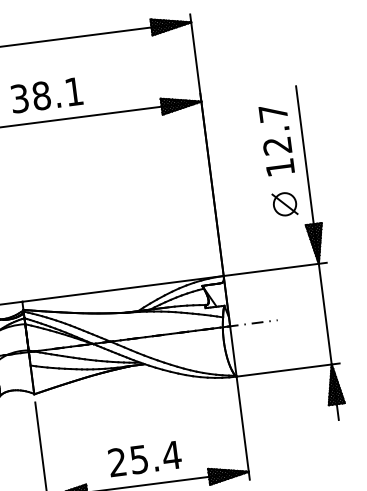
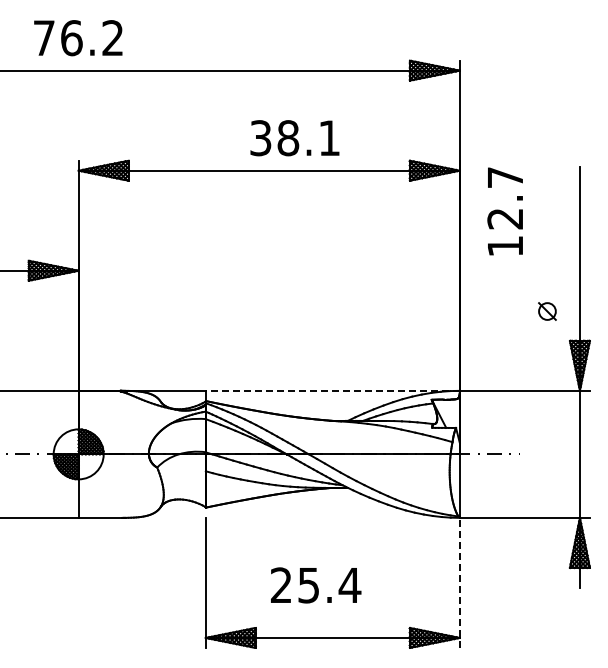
text: (46, 95) -> (294, 138), moved
text: (276, 140) -> (504, 211), moved
part: (285, 204) -> (547, 311), size x0.6
line: (122, 288) -> (332, 390), solid -> dashed
line: (242, 427) -> (459, 582), solid -> dashed
text: (145, 458) -> (316, 585), moved

